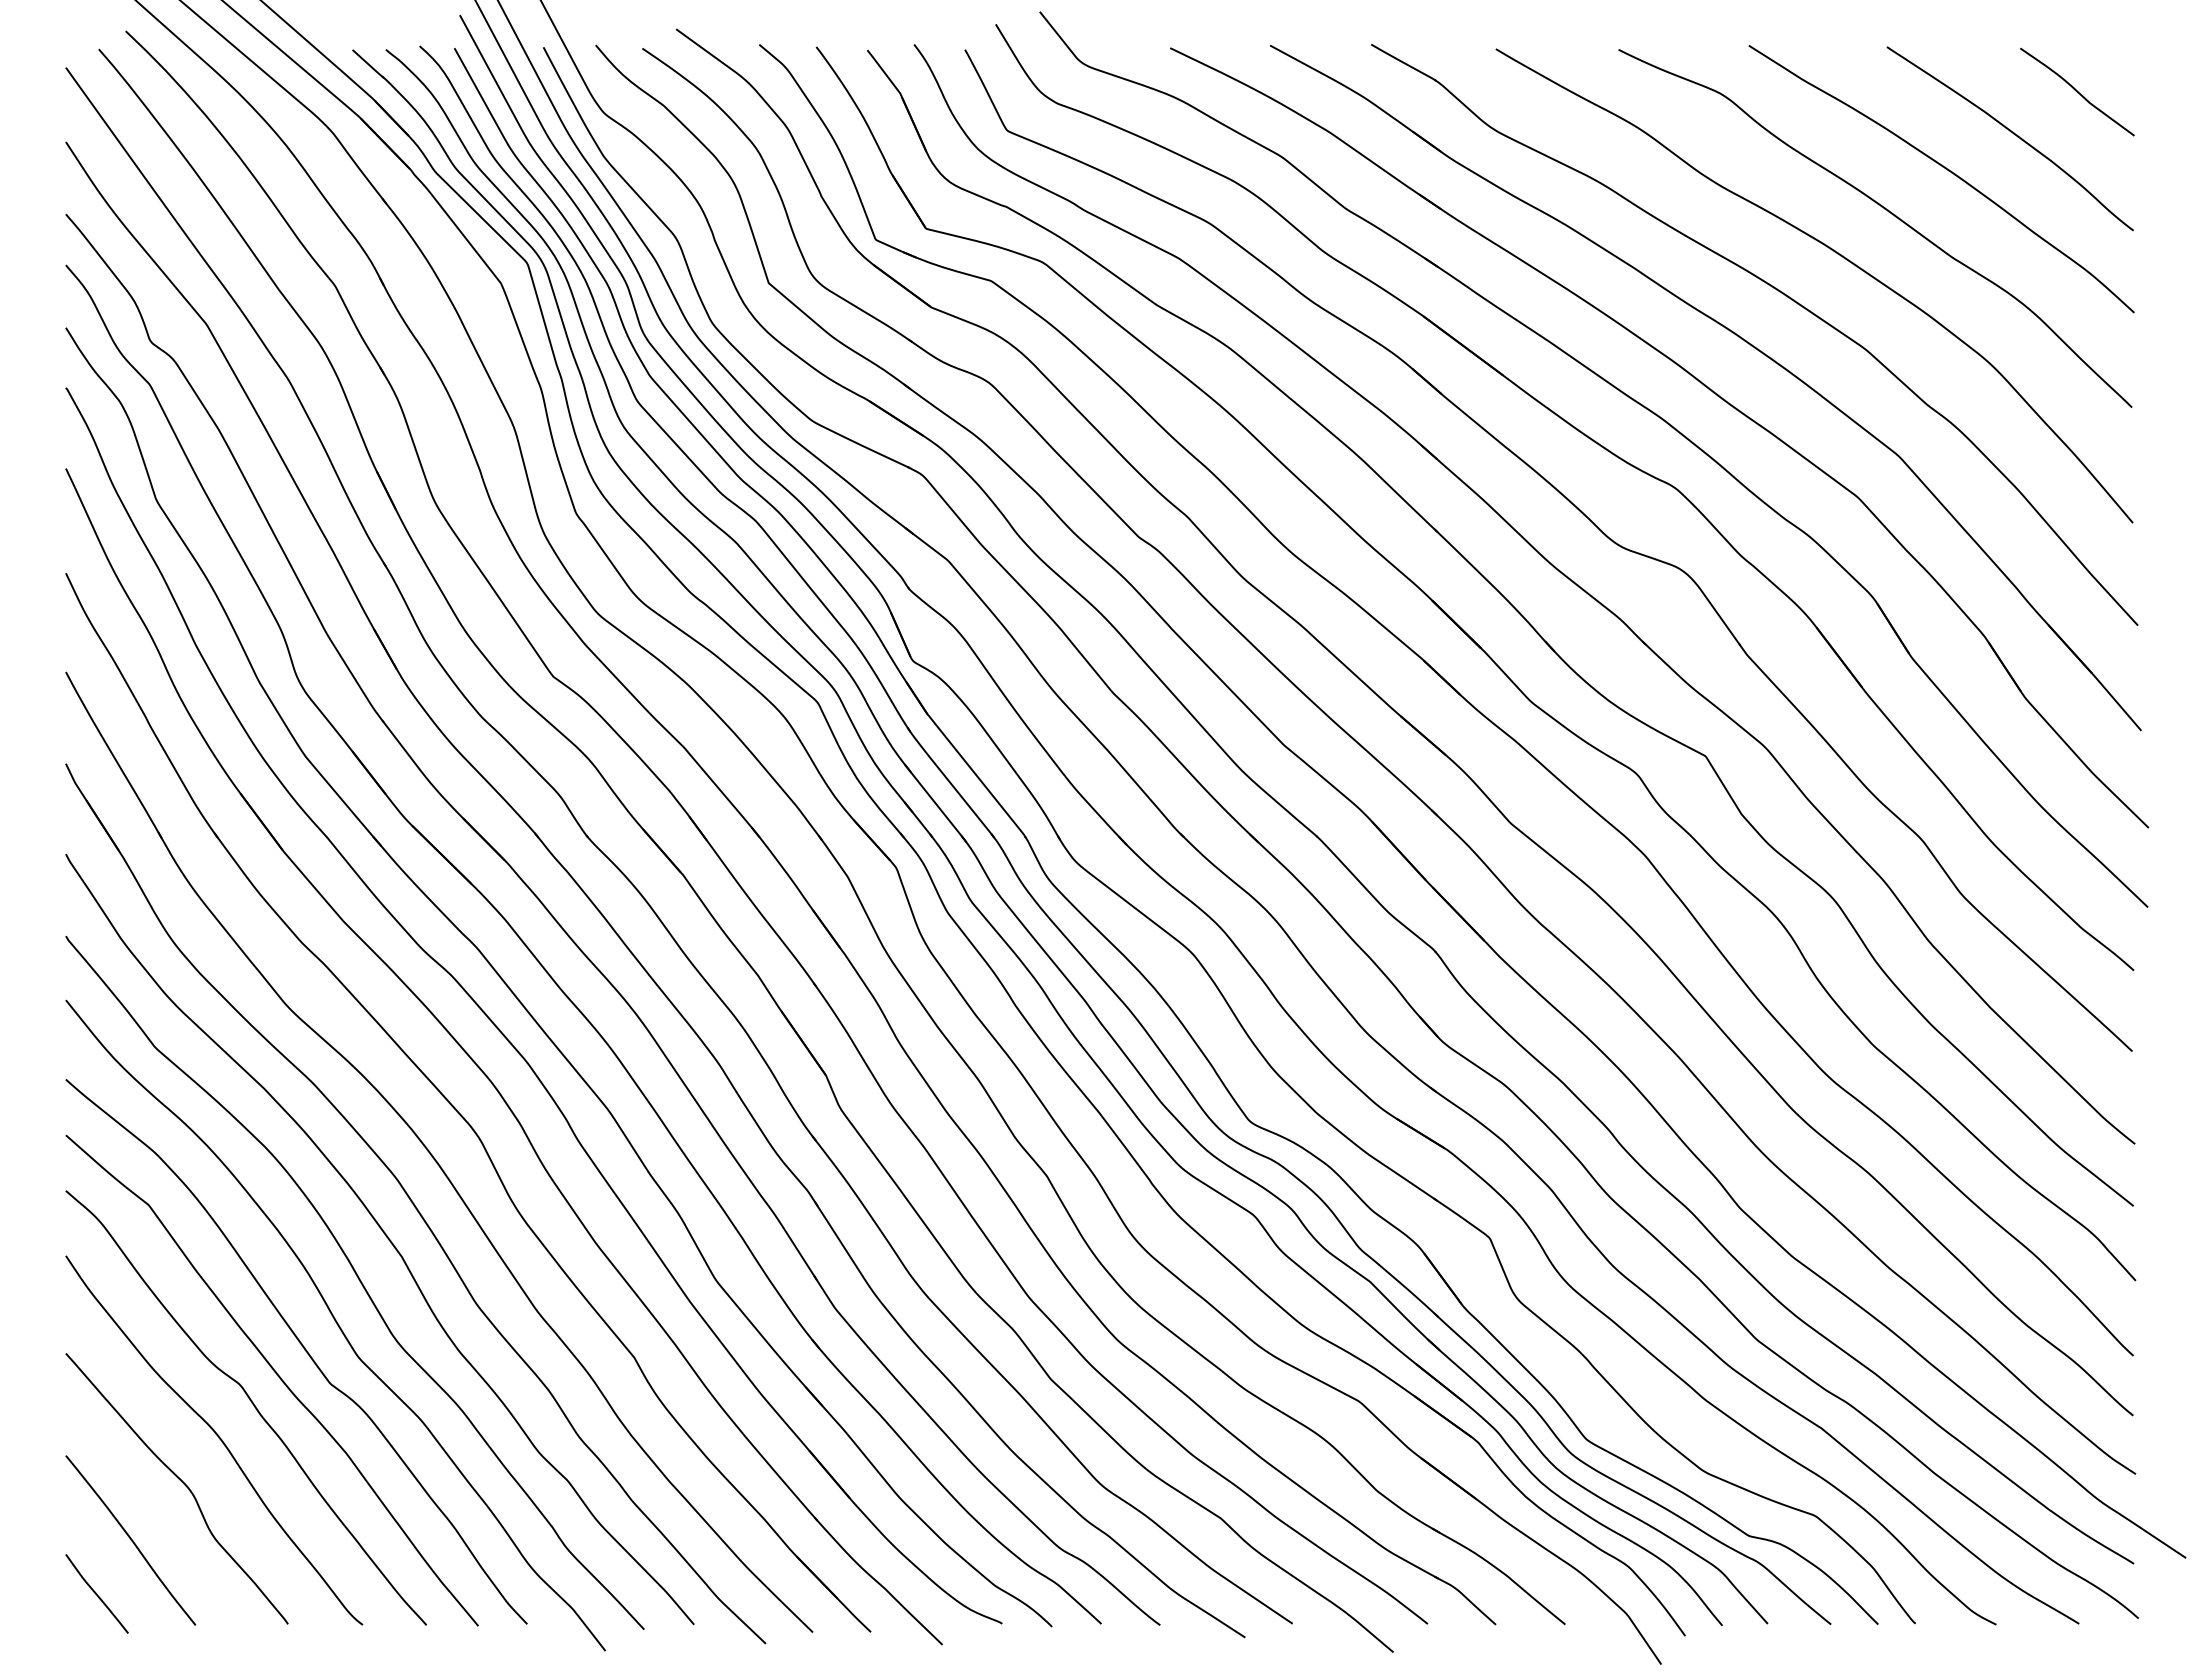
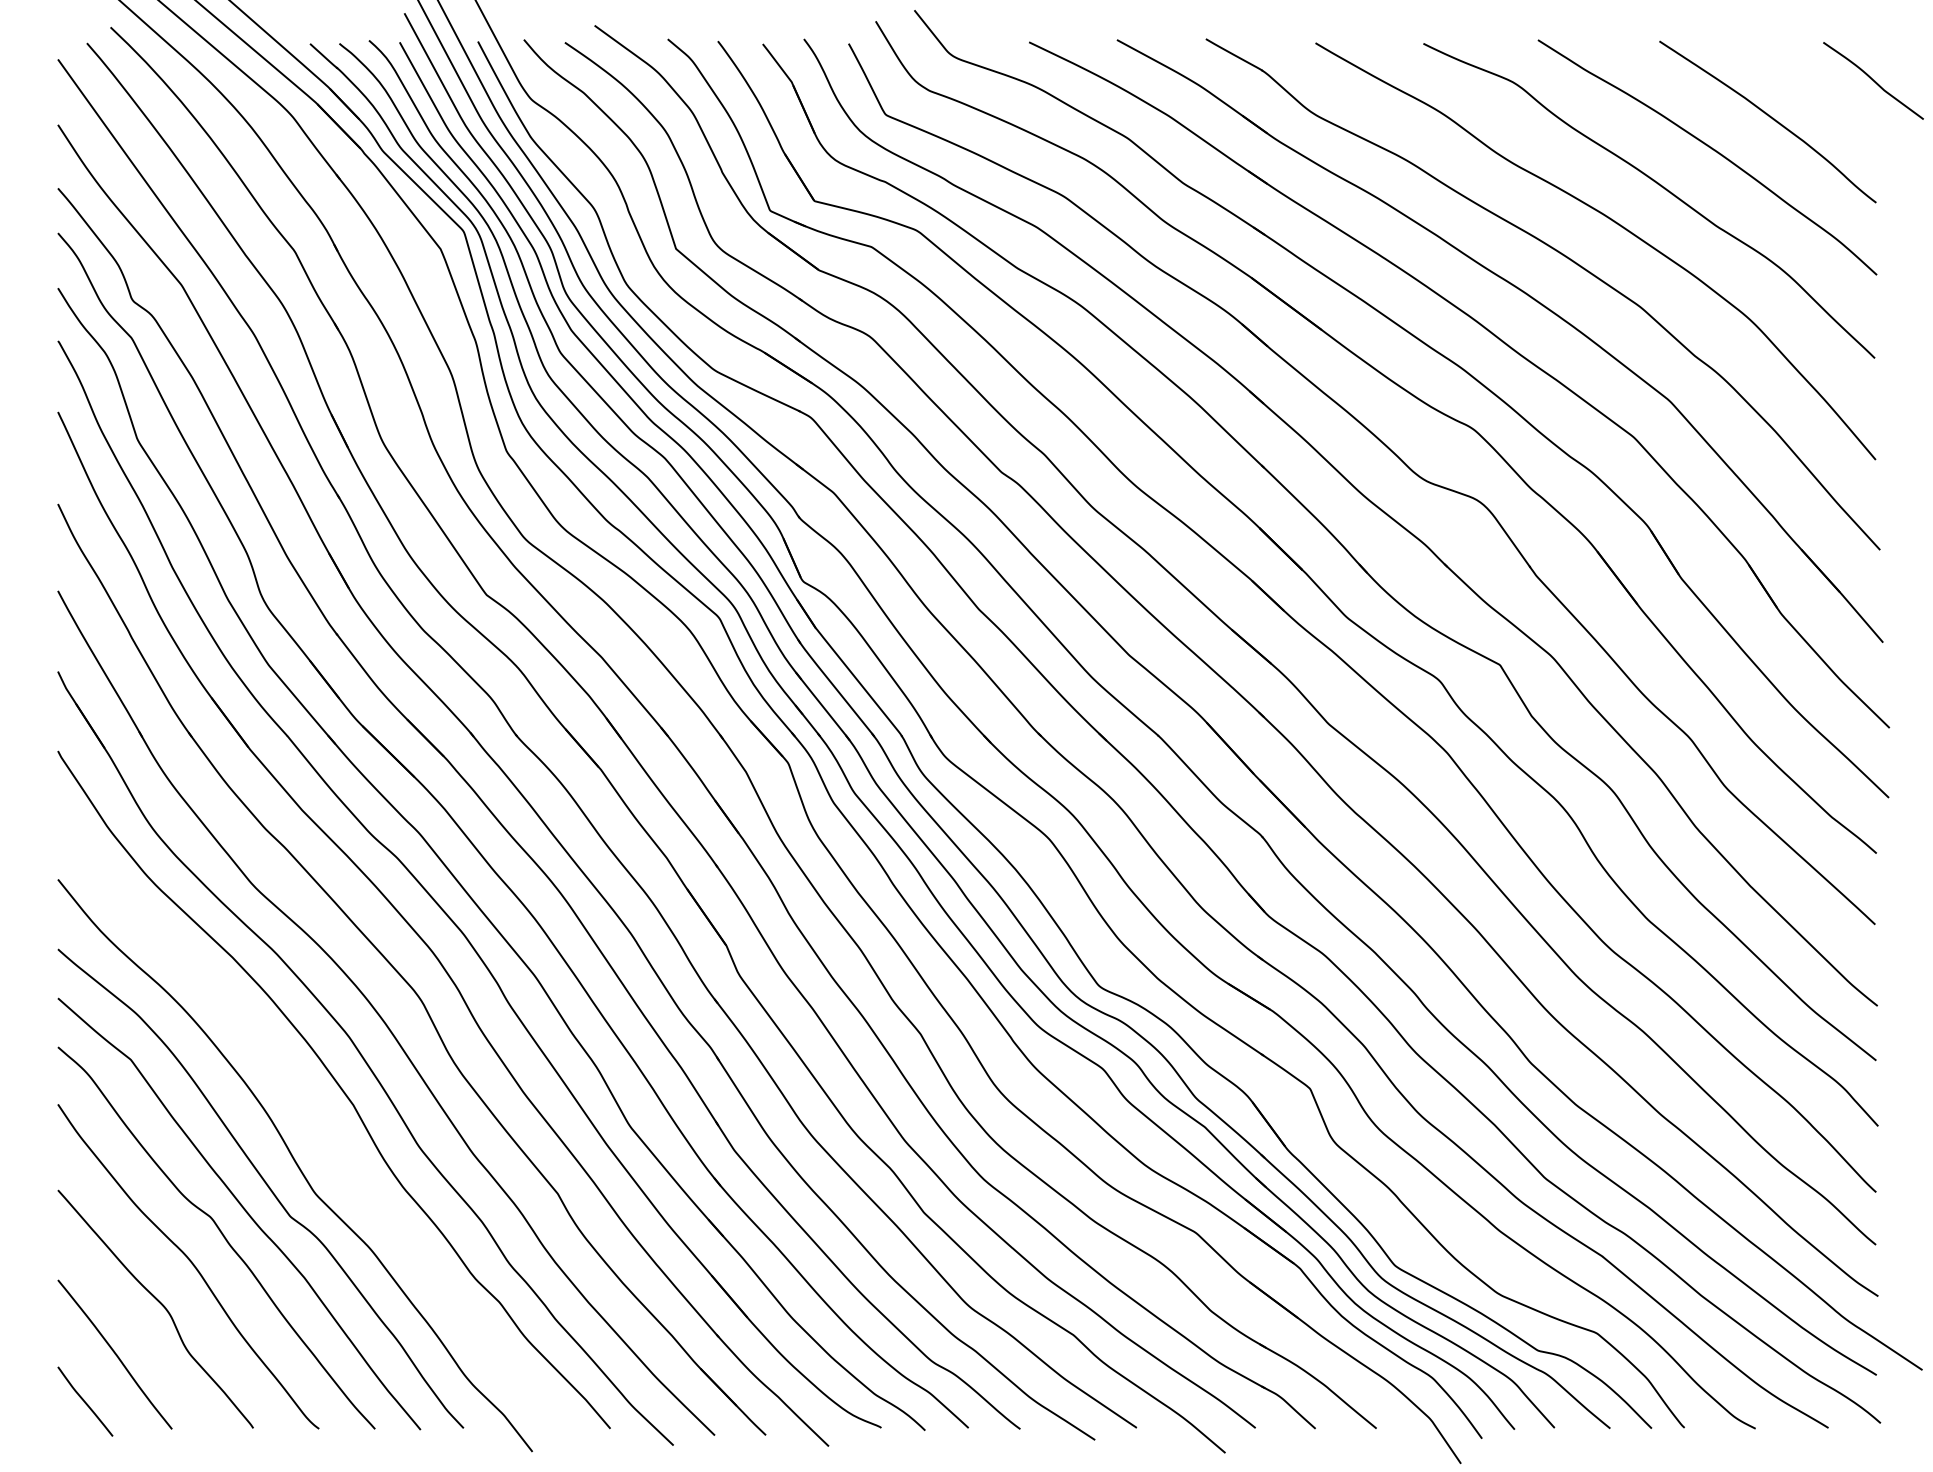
curve: (2077, 92) -> (1873, 81), moved
curve: (357, 1278) -> (314, 1124), removed

